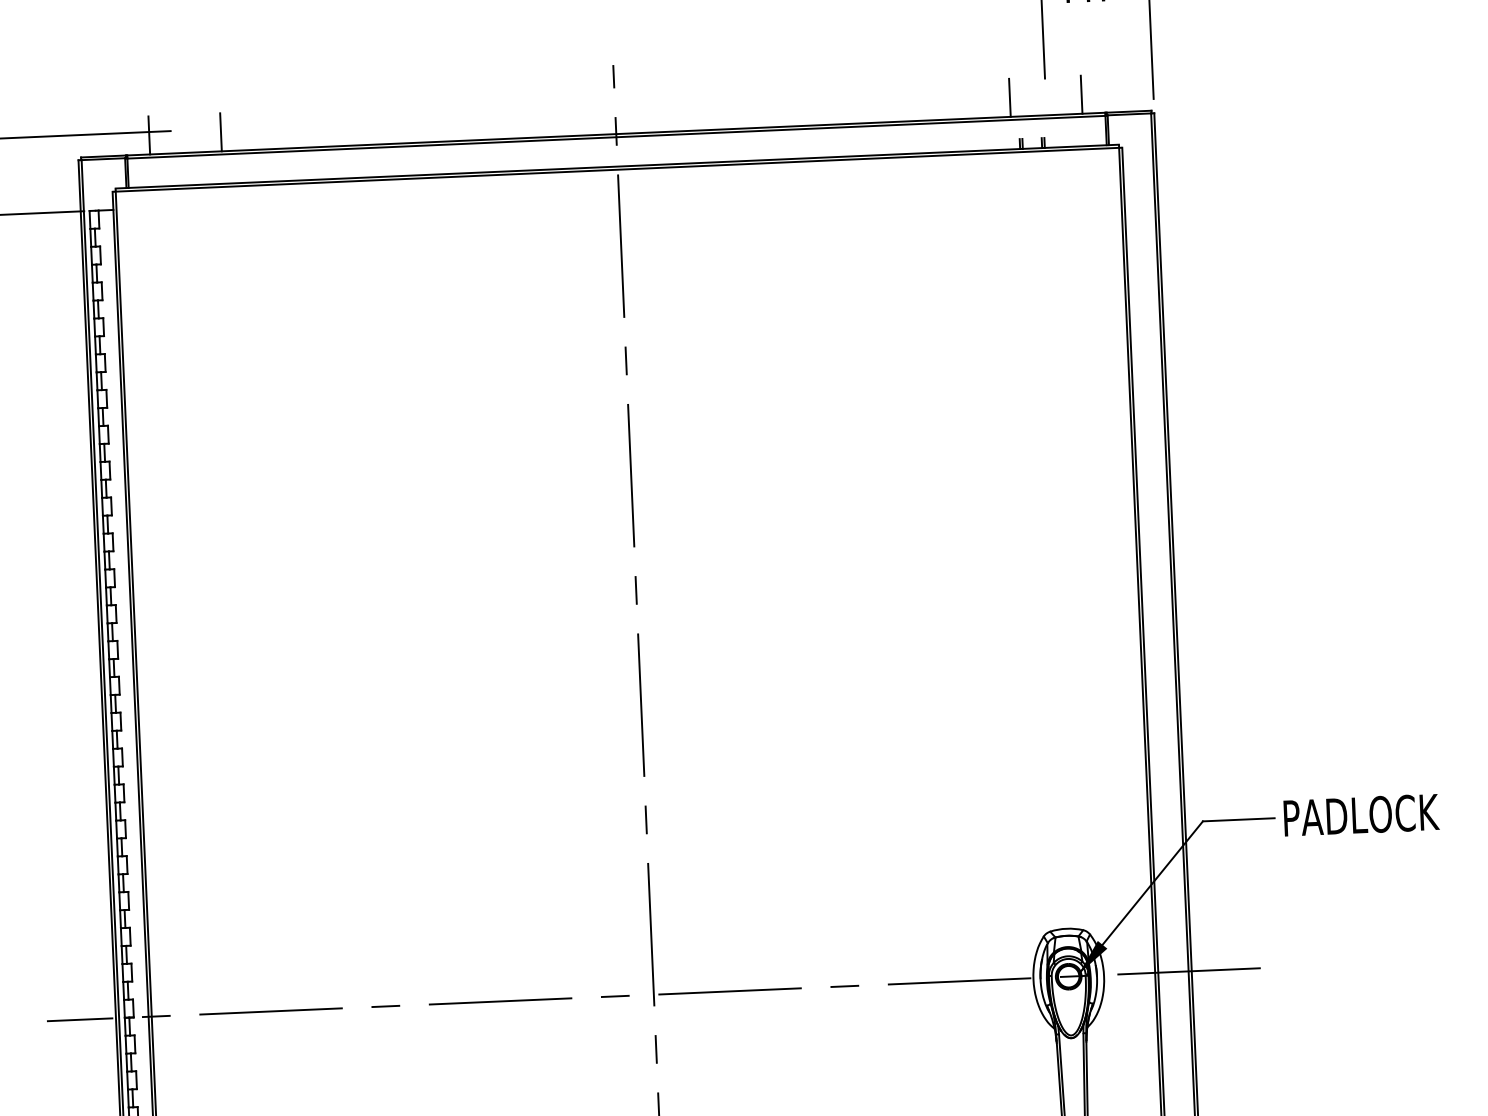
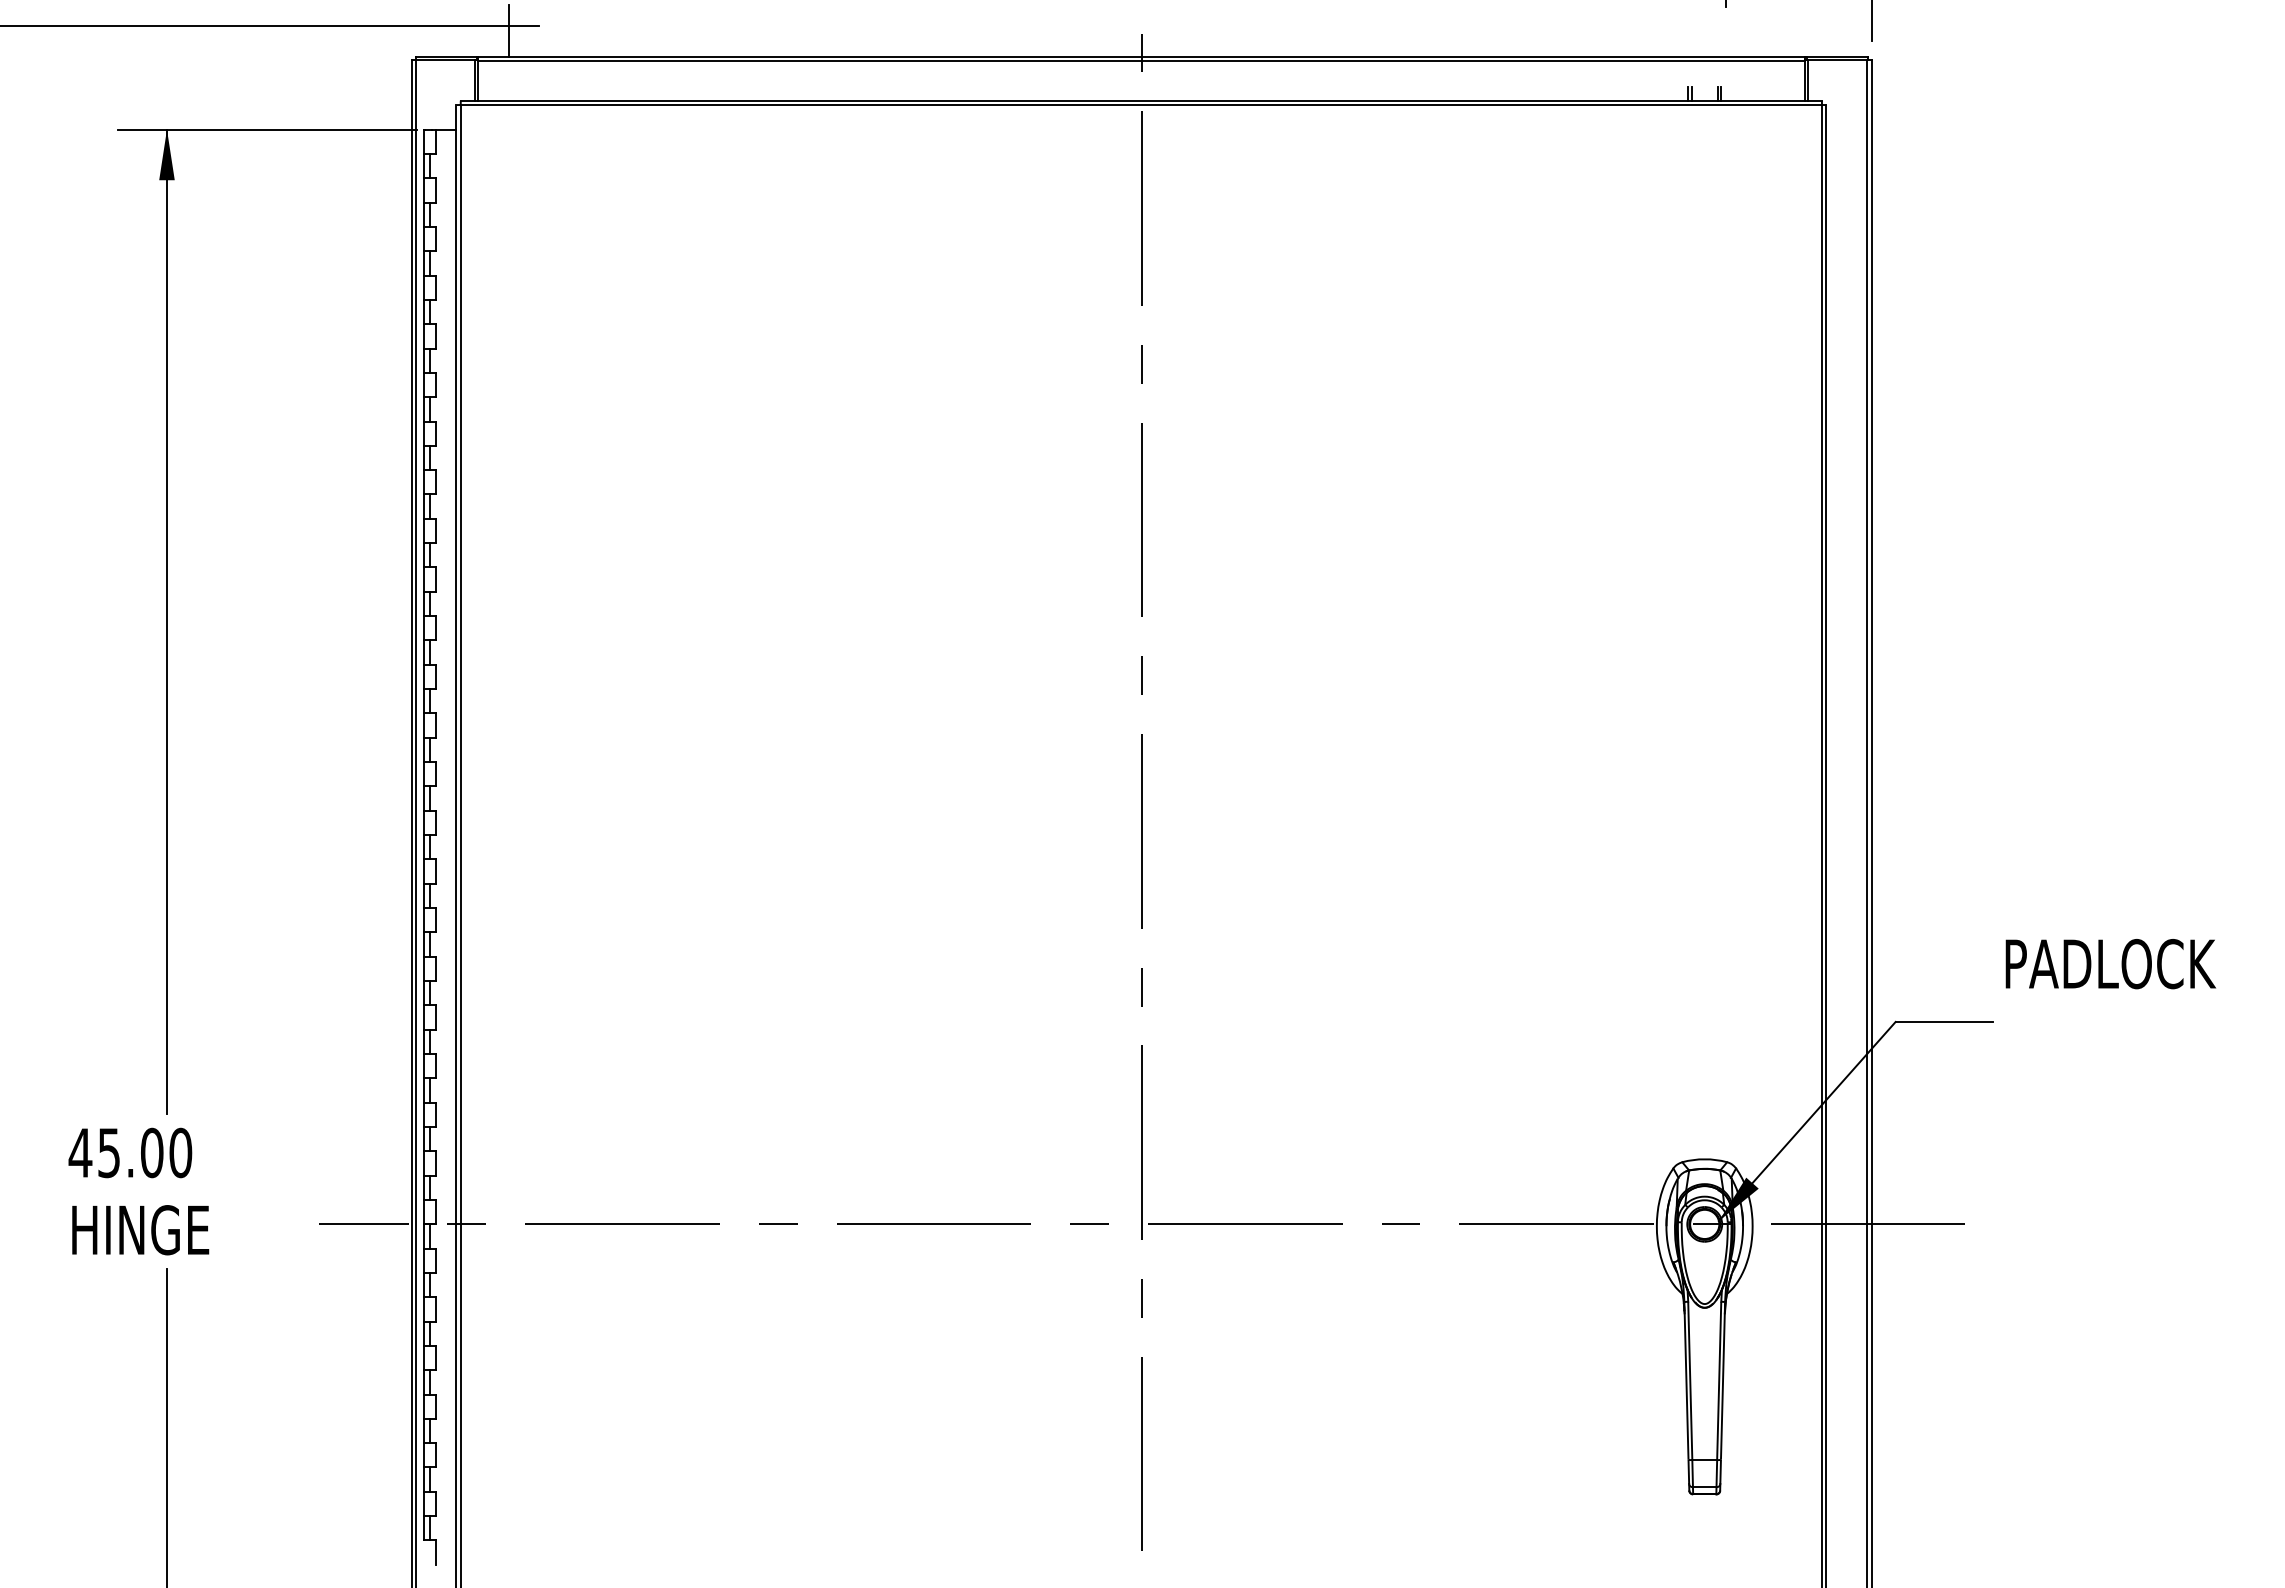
line: (1081, 94) -> (1774, 30), removed
line: (1010, 97) -> (1677, 30), removed
line: (220, 132) -> (606, 30), removed
text: (1361, 815) -> (2110, 964), moved

